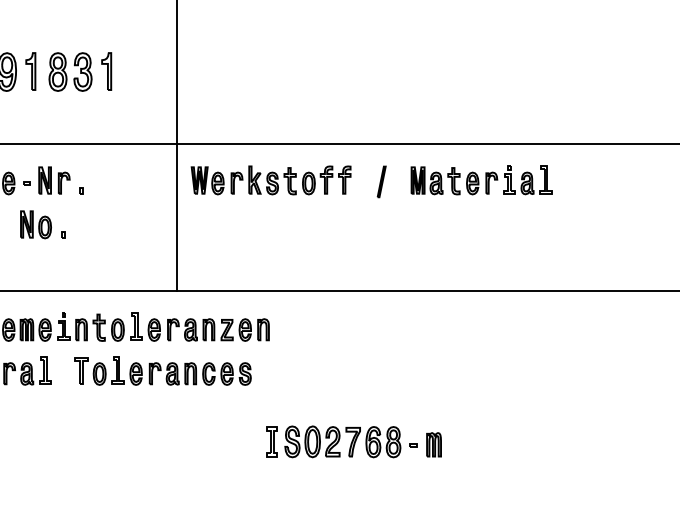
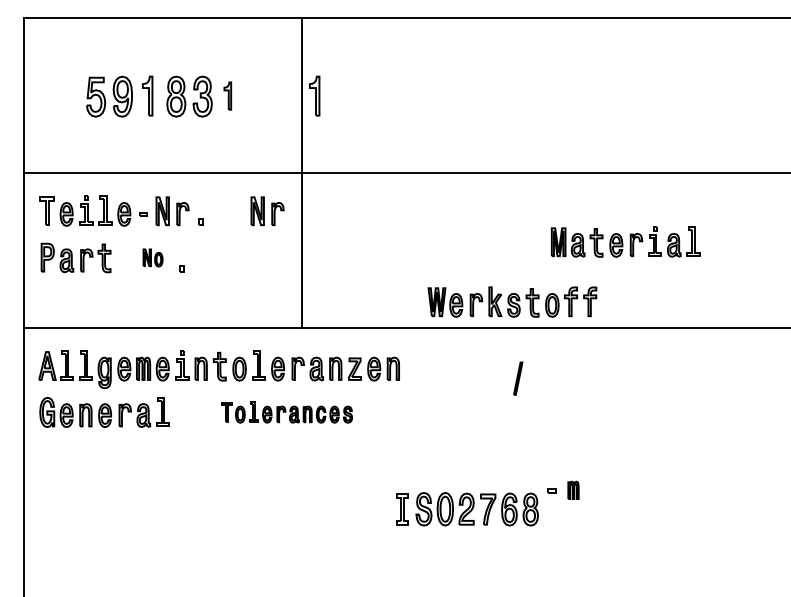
part: (106, 70) -> (227, 95), size x0.7
part: (188, 70) -> (314, 95), added
part: (271, 179) -> (512, 301), moved
part: (481, 179) -> (625, 241), moved
part: (144, 180) -> (267, 211), added
line: (381, 181) -> (518, 378), moved
part: (35, 224) -> (152, 257), size x0.6
part: (162, 371) -> (286, 412), size x0.7
part: (333, 442) -> (467, 509), moved
part: (434, 444) -> (573, 490), size x0.7

